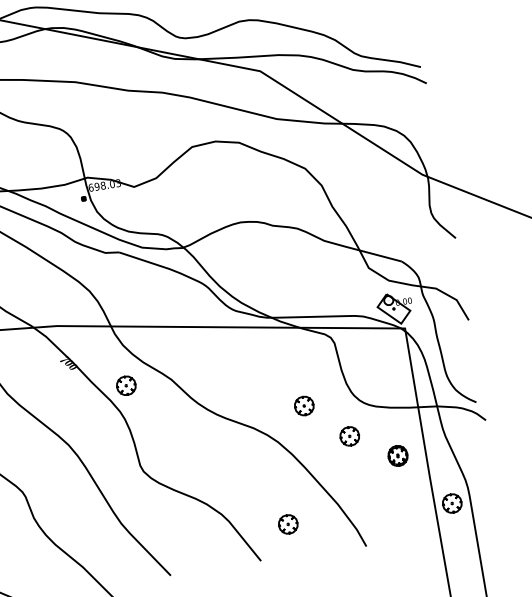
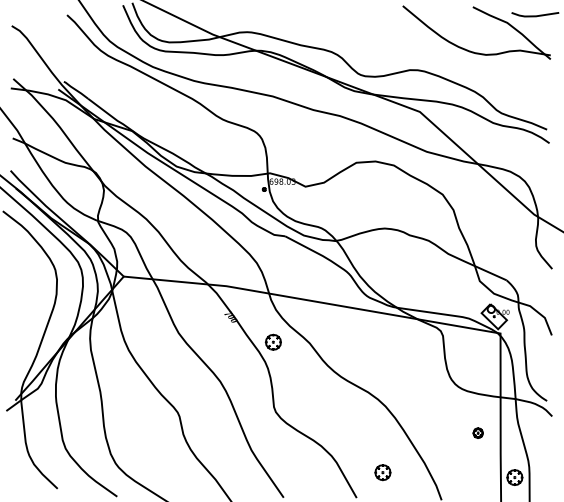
part: (303, 406) -> (410, 381), removed
part: (349, 436) -> (442, 411), removed
part: (397, 456) -> (477, 433), size x0.6

